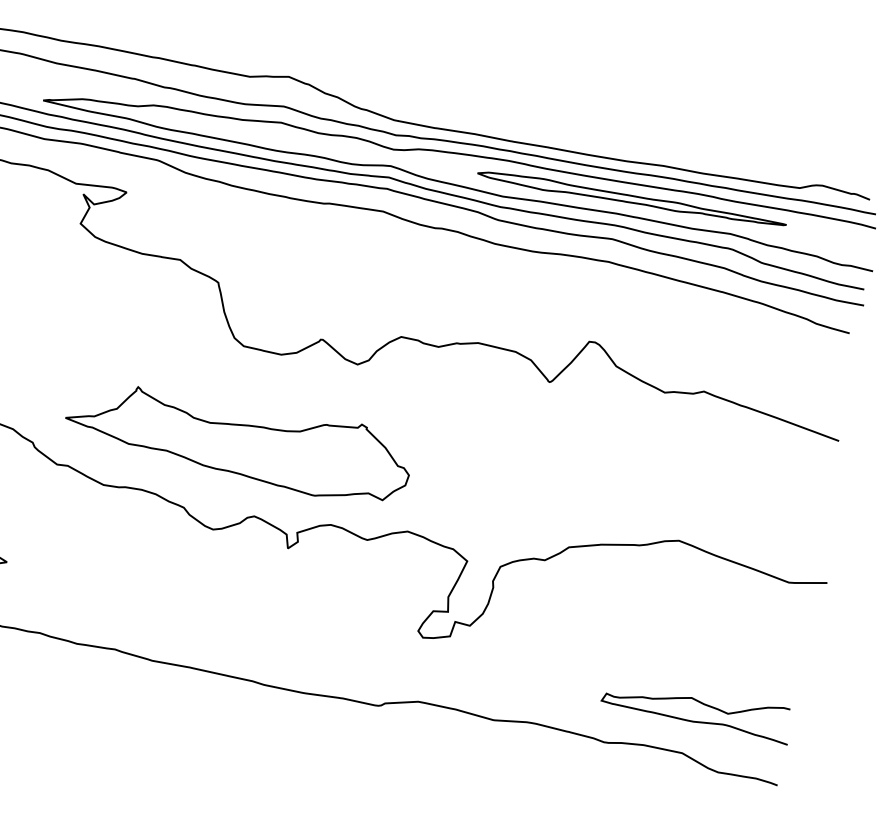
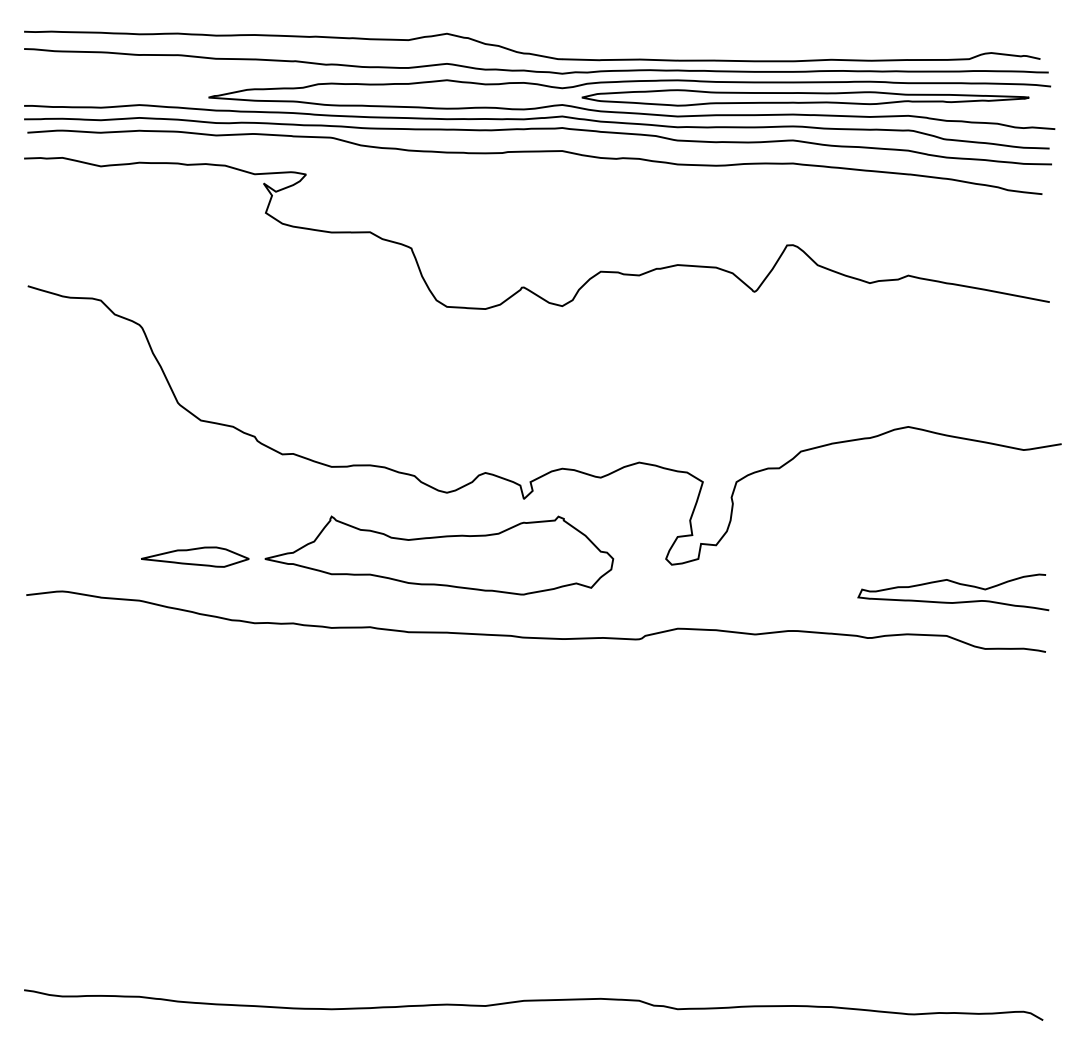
part: (631, 198) -> (805, 97), size x1.43
part: (238, 443) -> (439, 555), moved

